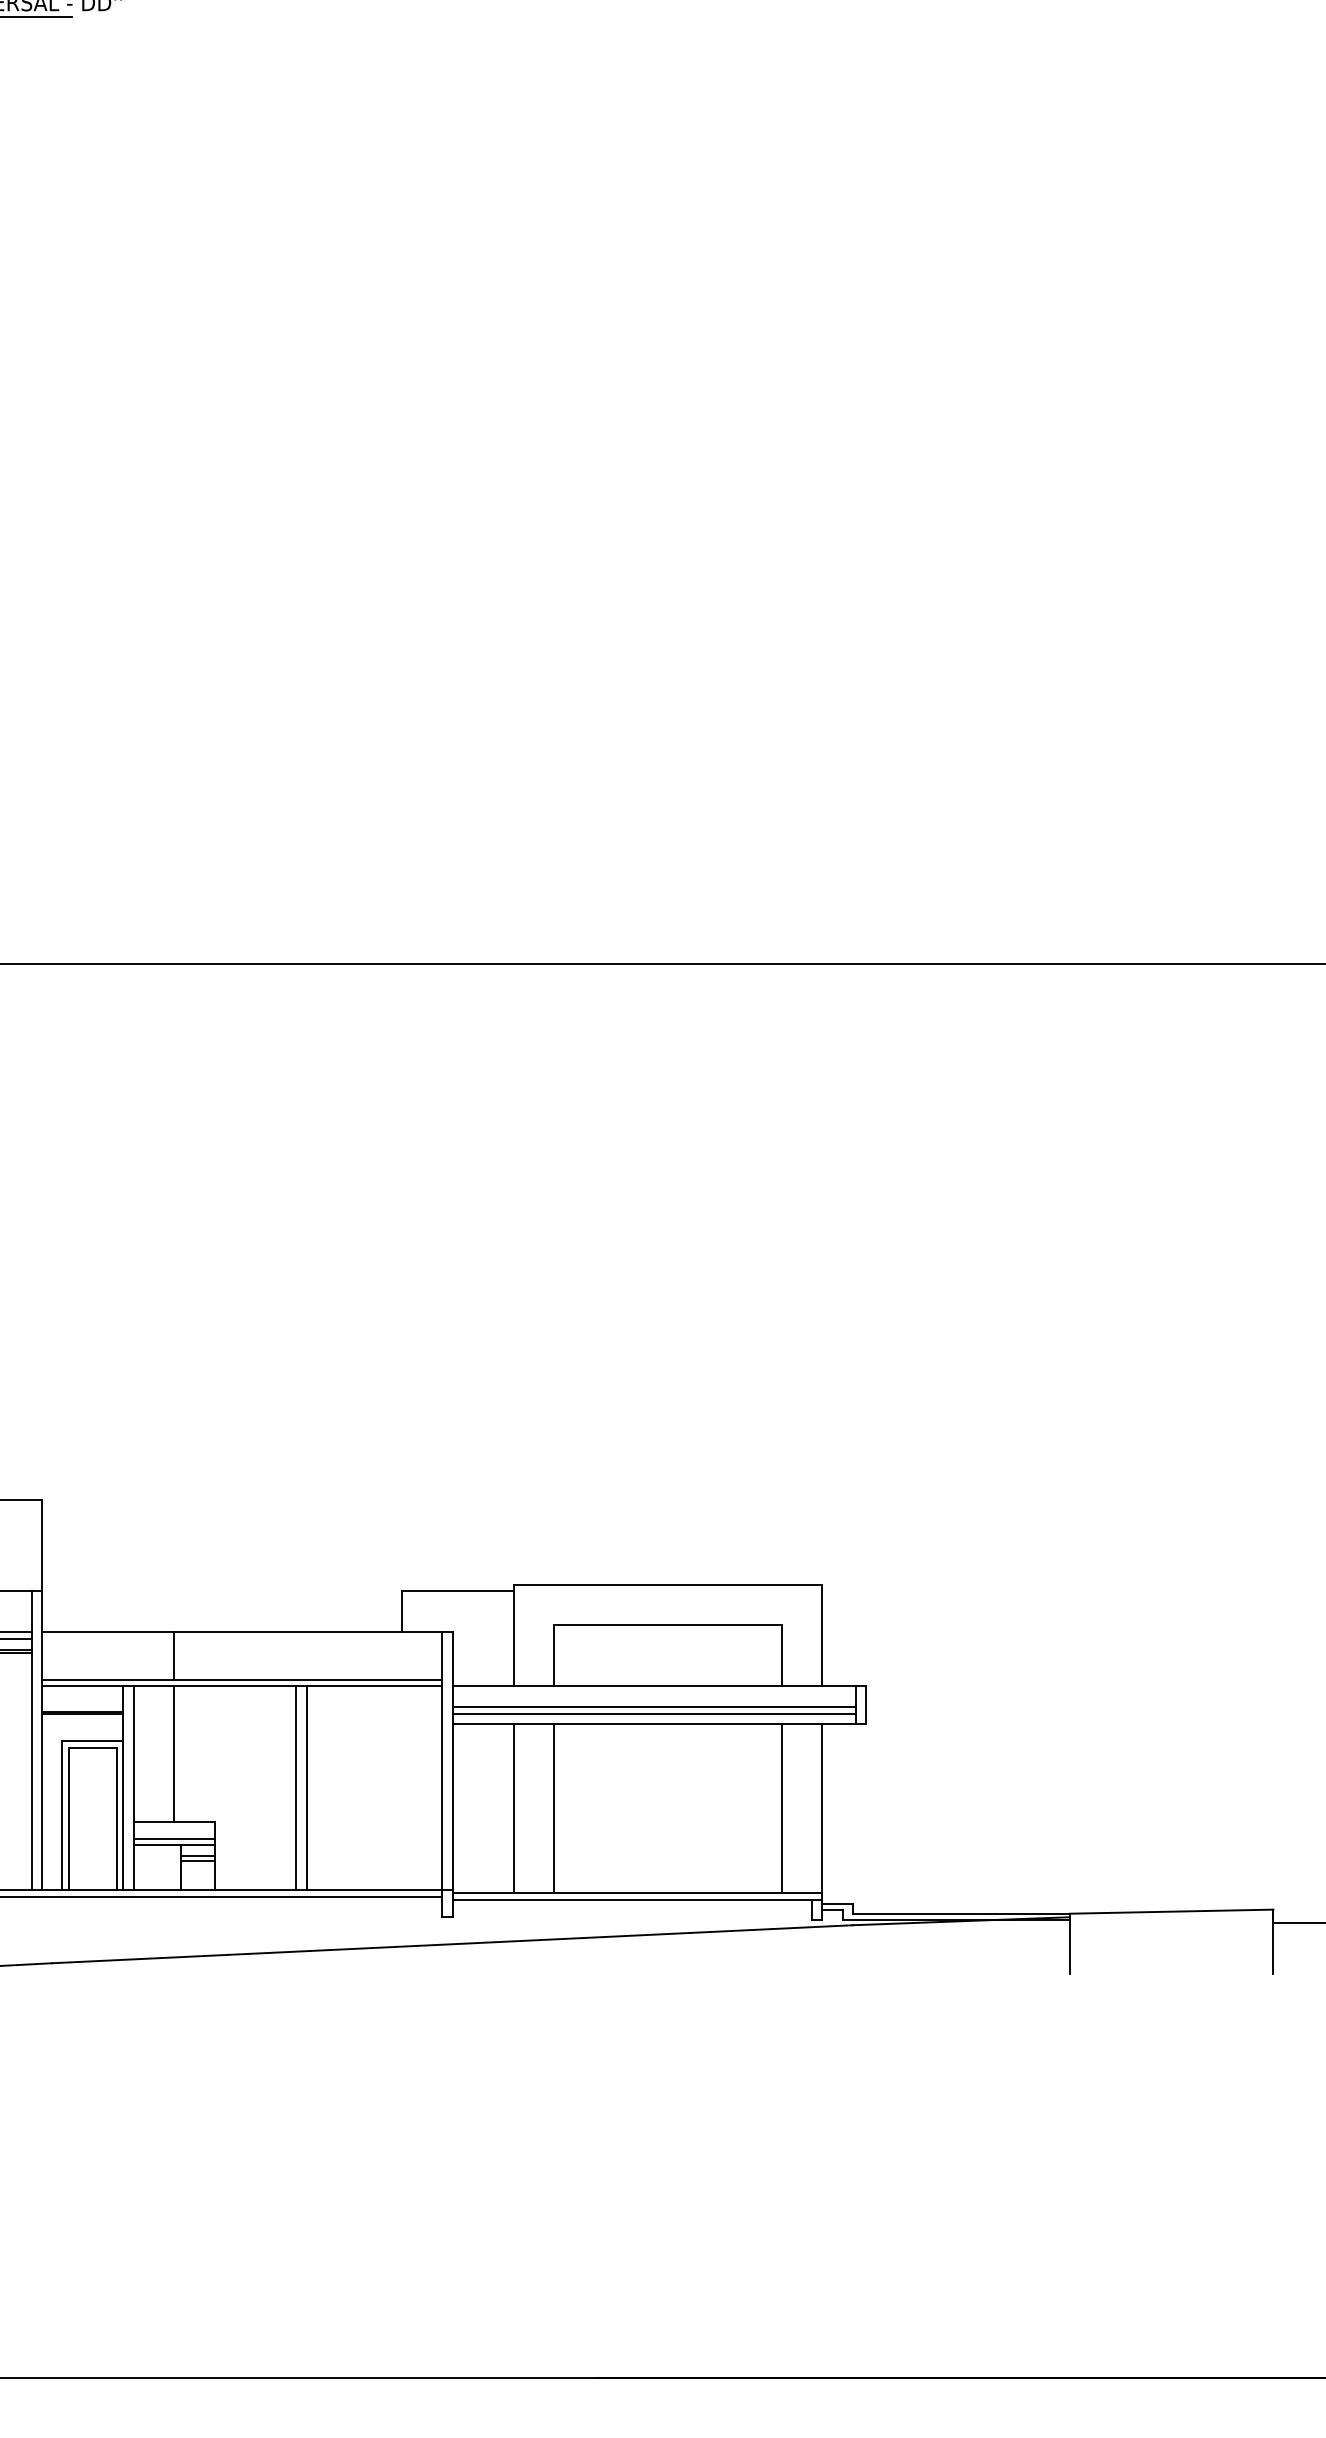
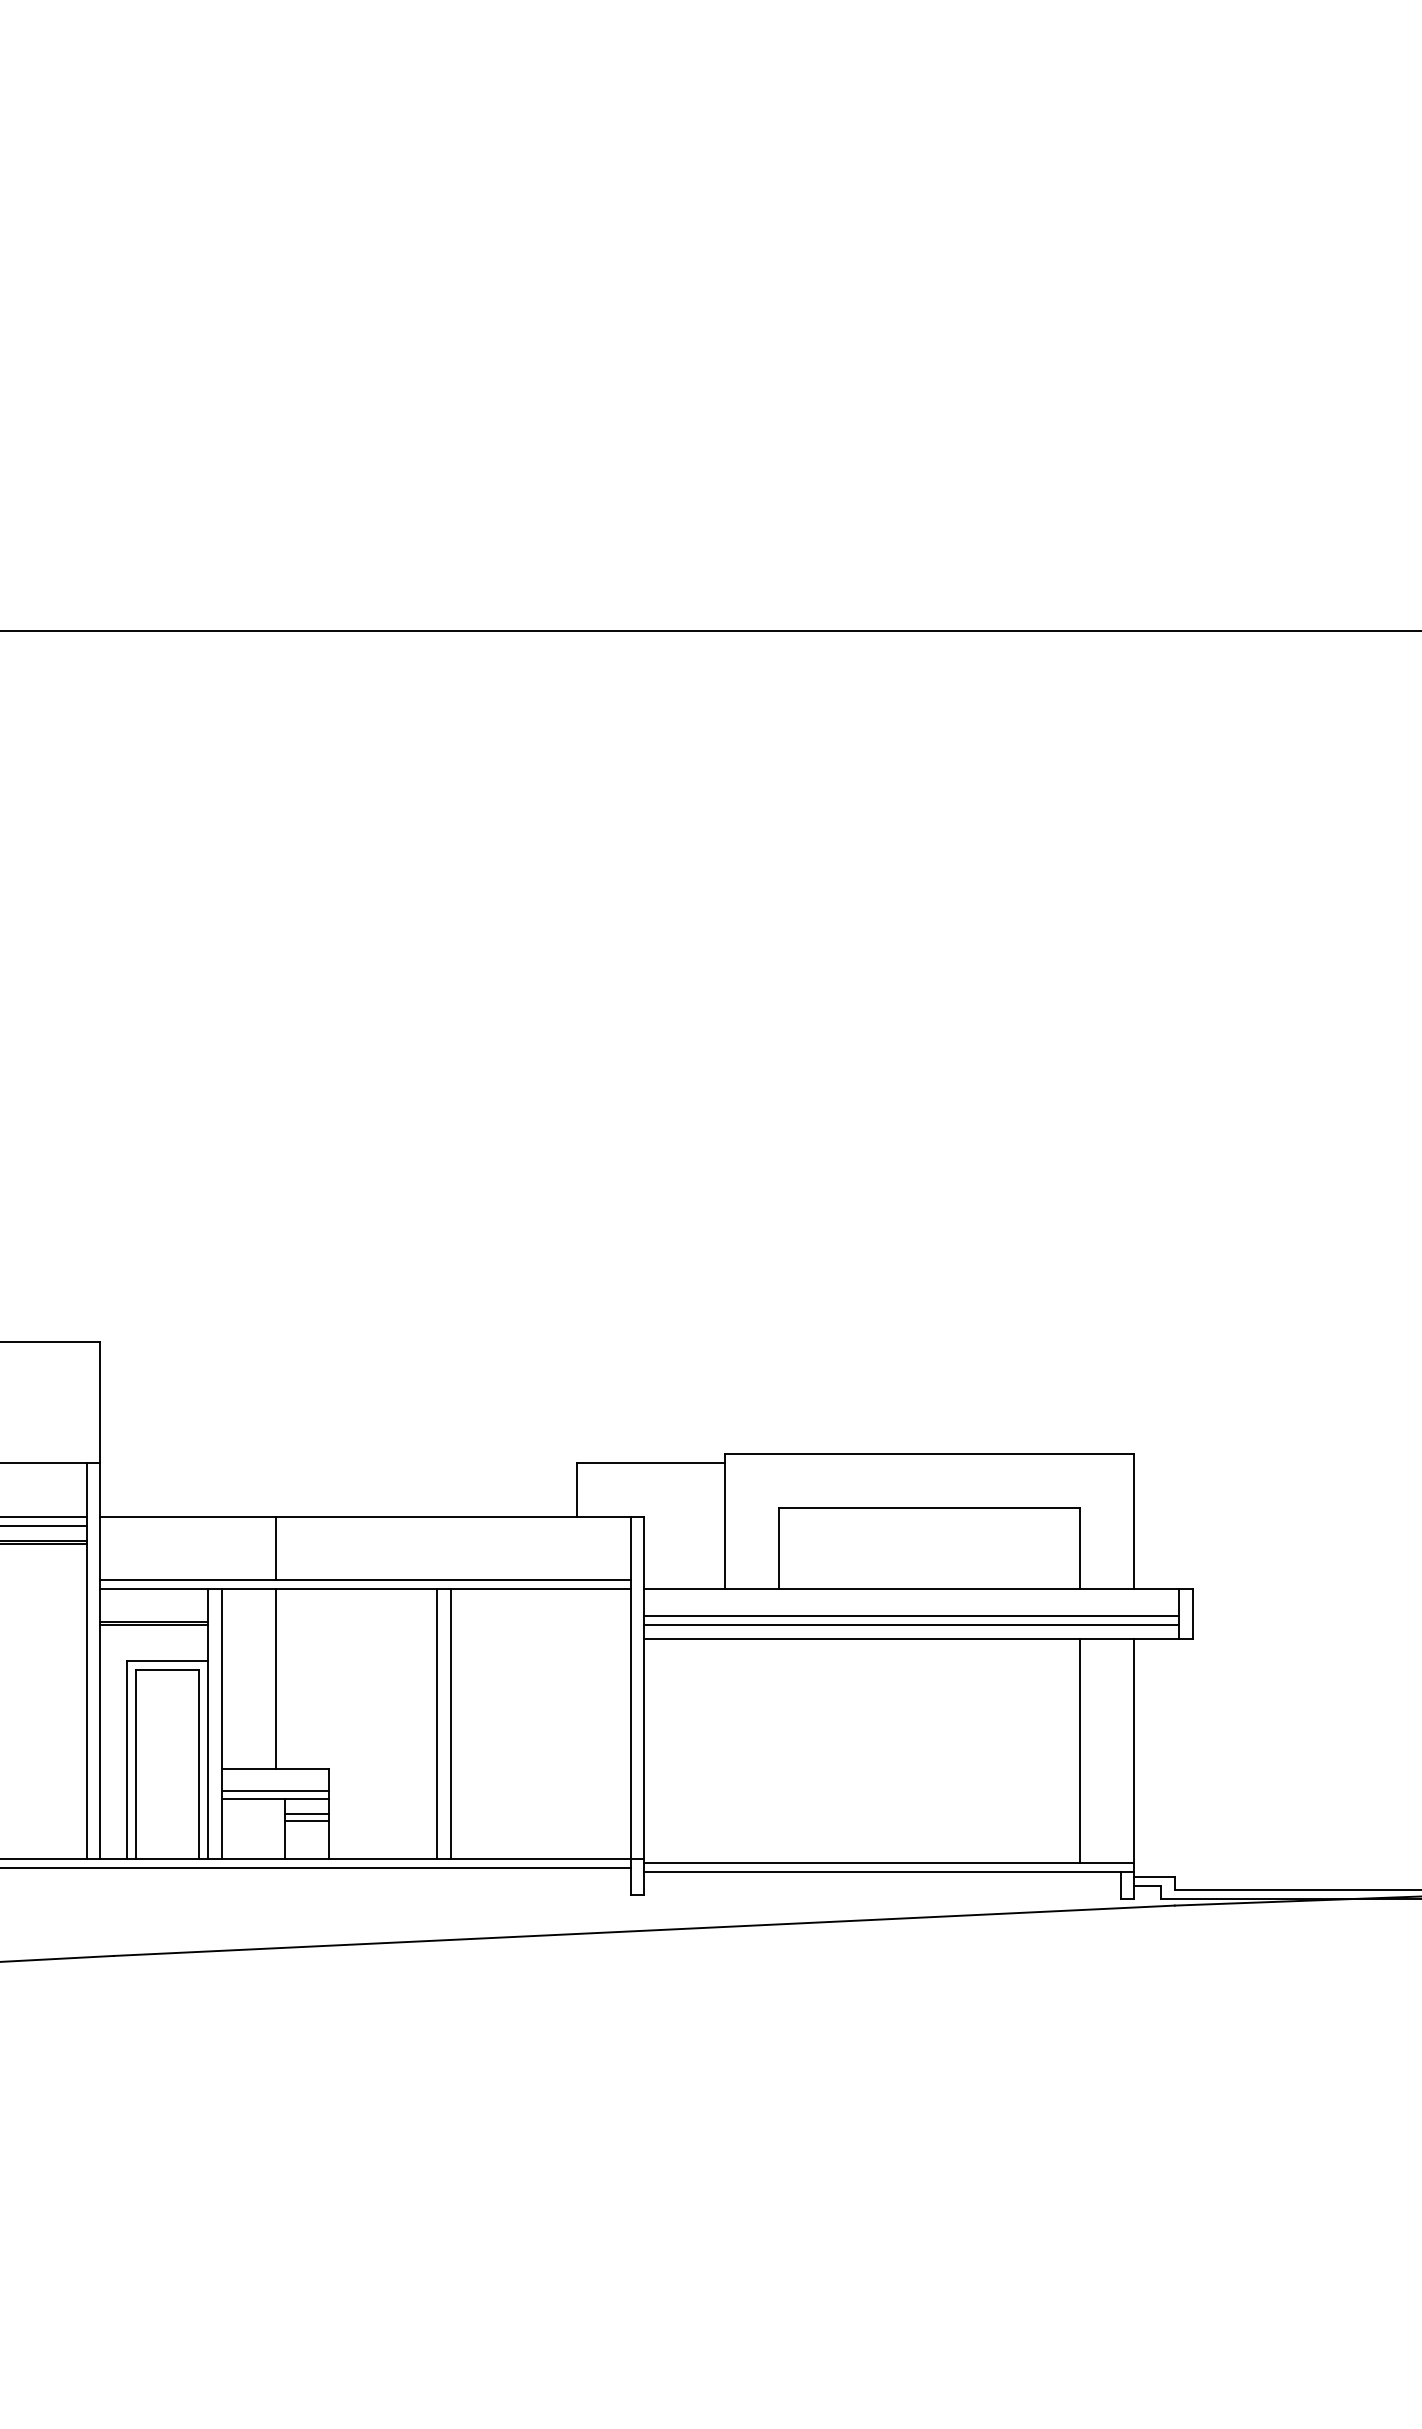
line: (513, 1808) -> (725, 1750), removed
line: (554, 1808) -> (779, 1750), removed

